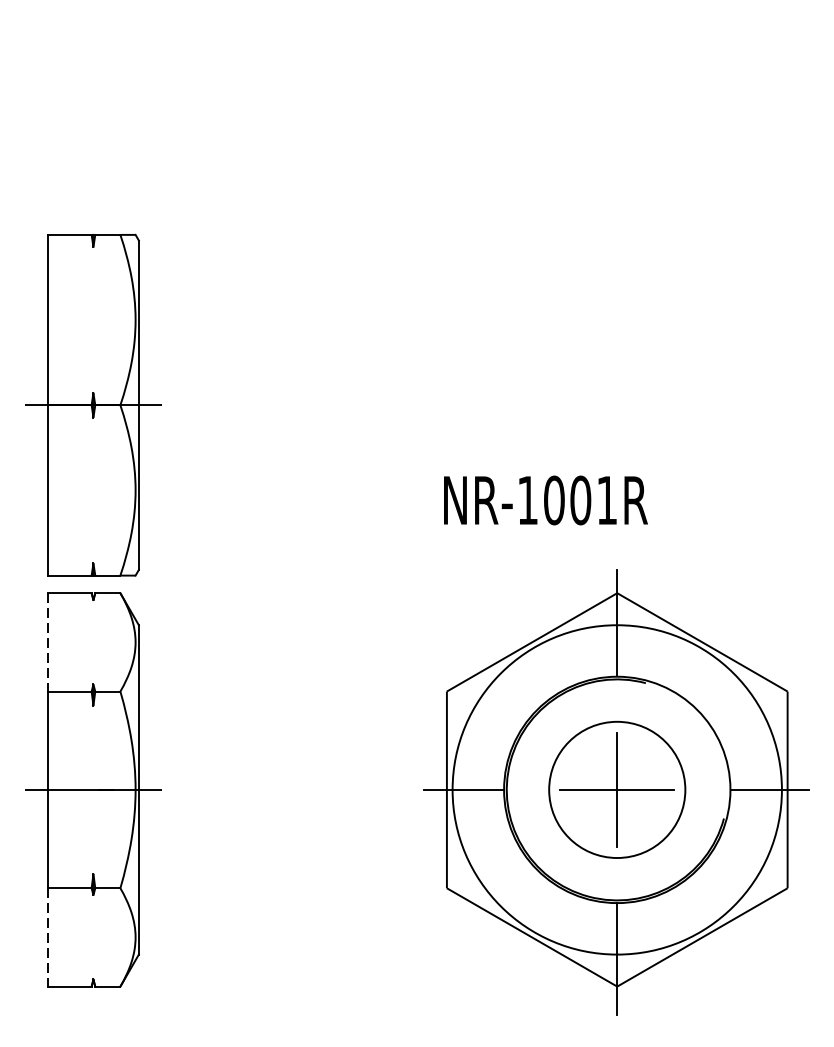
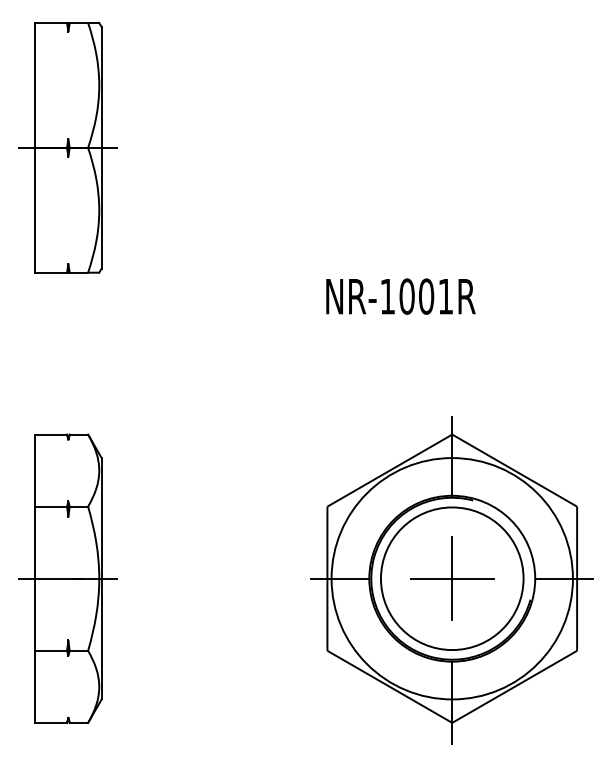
part: (92, 404) -> (67, 147), moved
text: (545, 500) -> (400, 296), moved
line: (48, 643) -> (35, 471), dashed -> solid
circle: (616, 789) -> (451, 578), size x1.43
line: (48, 938) -> (35, 687), dashed -> solid

